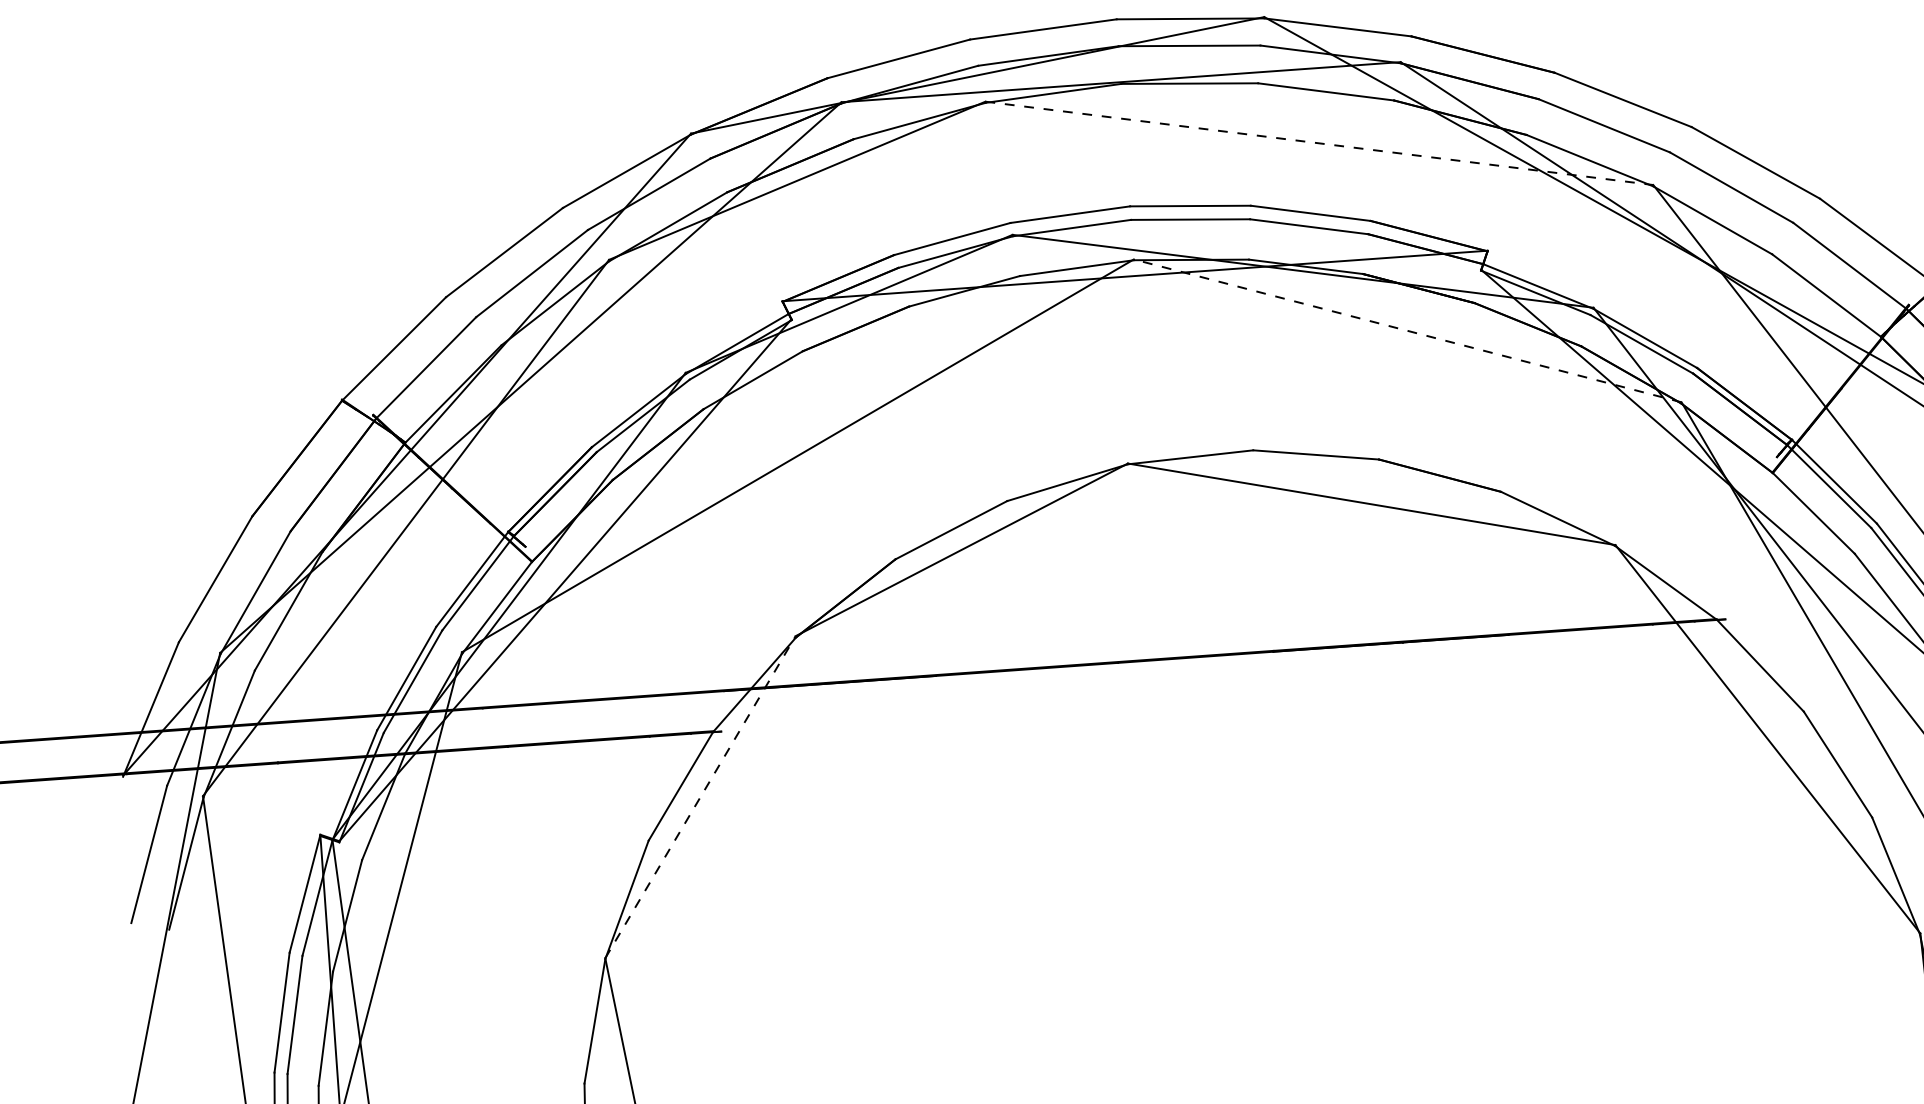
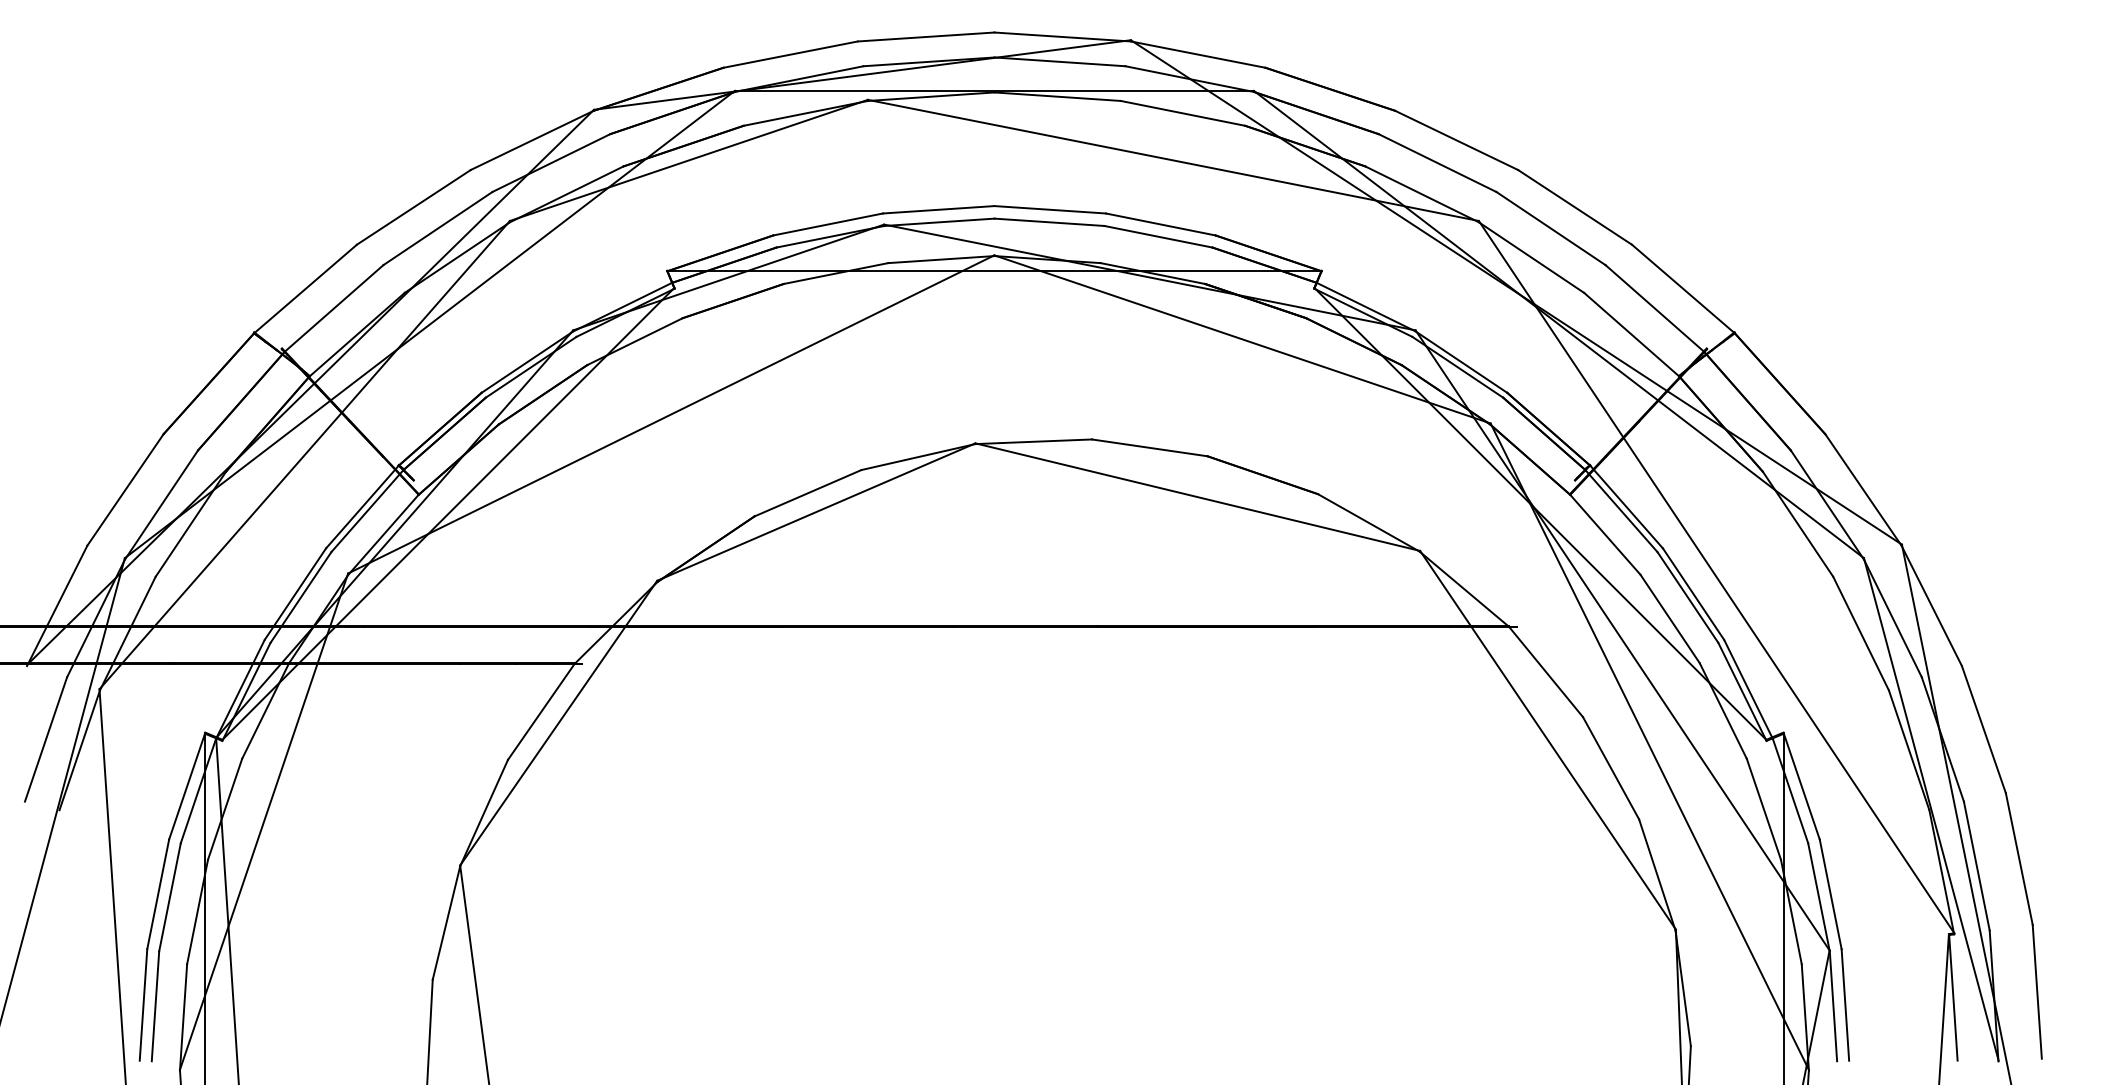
line: (1319, 143) -> (1173, 160), dashed -> solid
line: (1407, 330) -> (1242, 339), dashed -> solid
line: (701, 796) -> (559, 722), dashed -> solid

